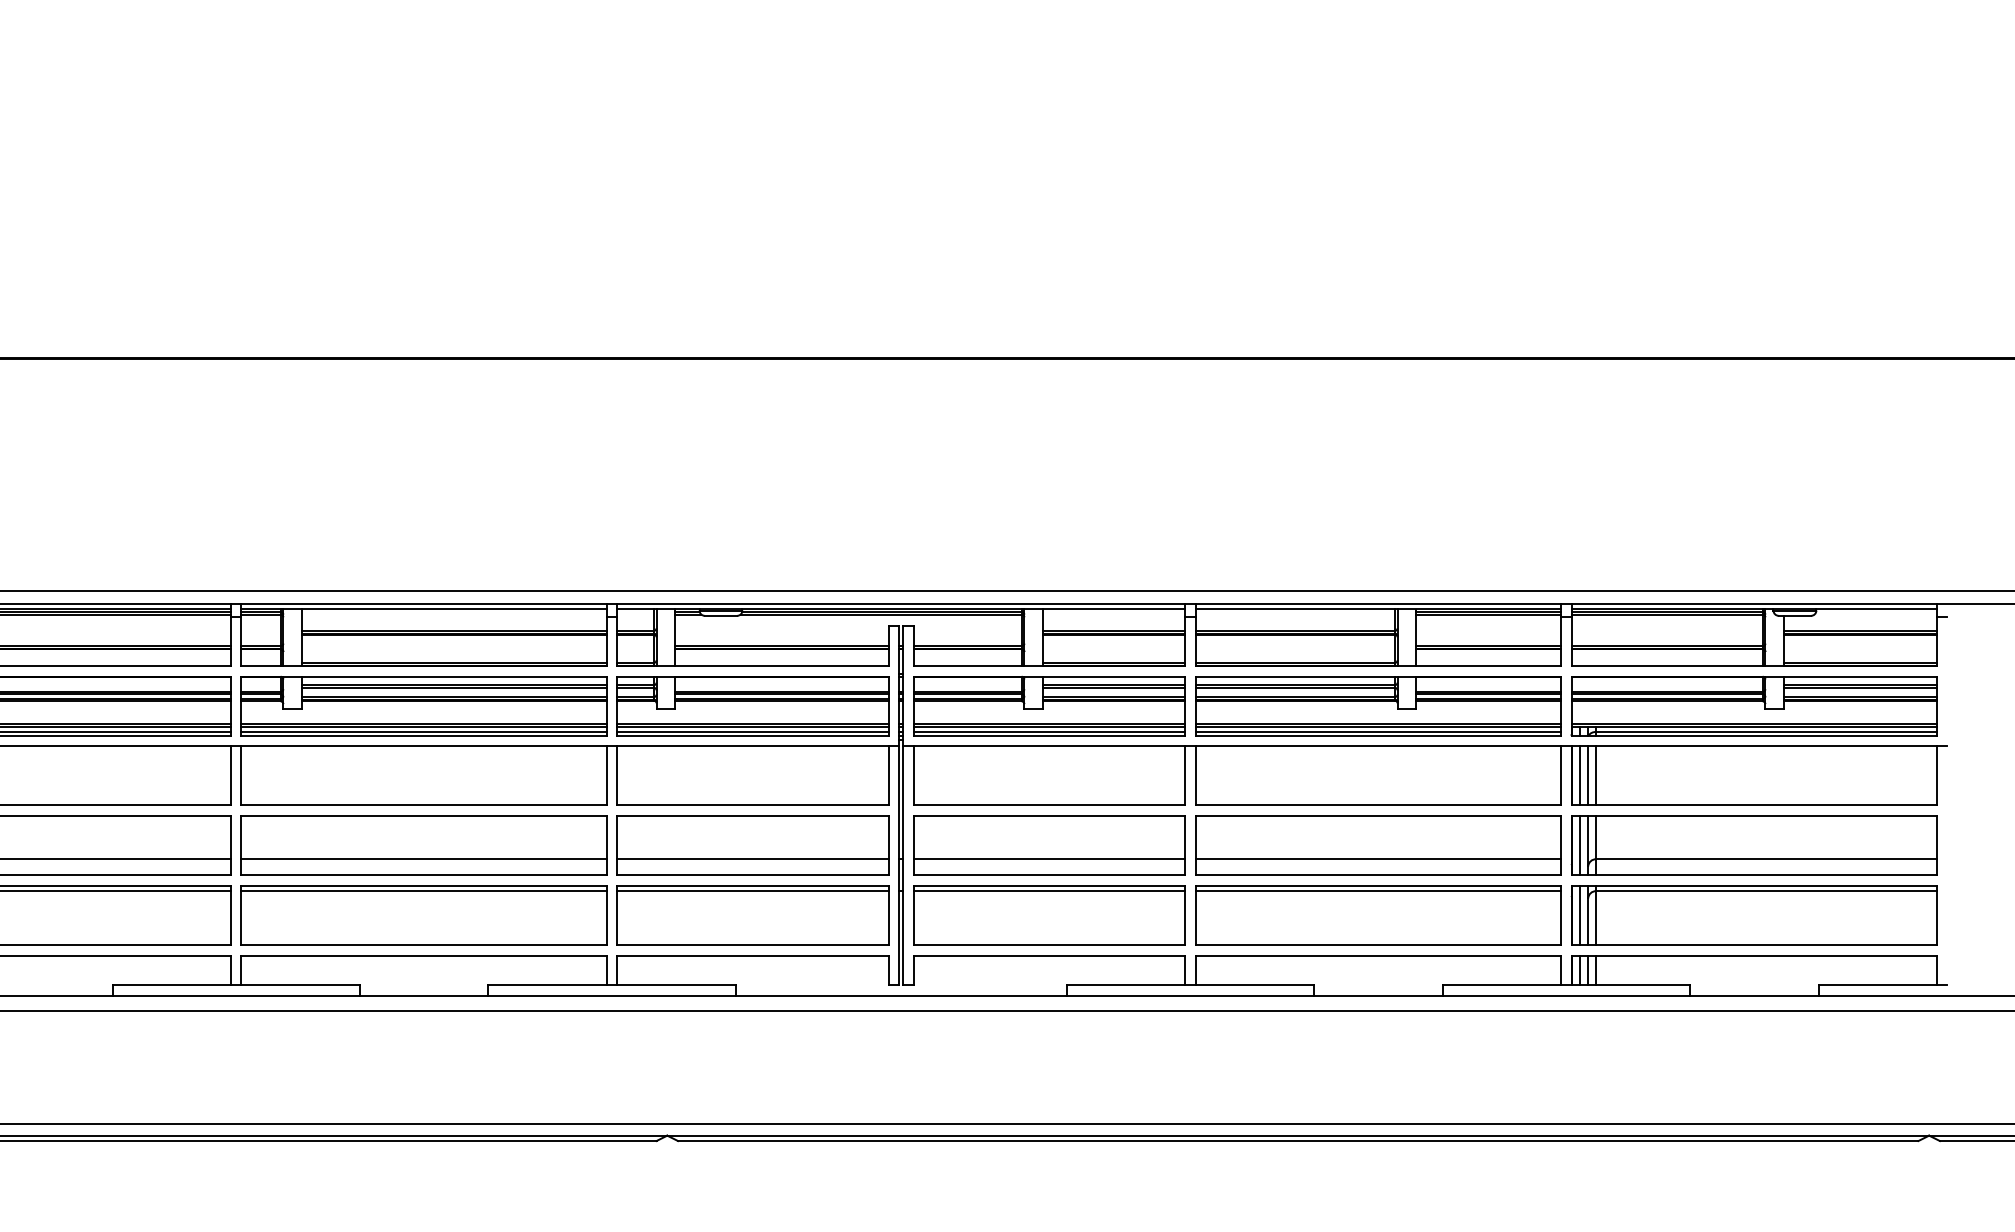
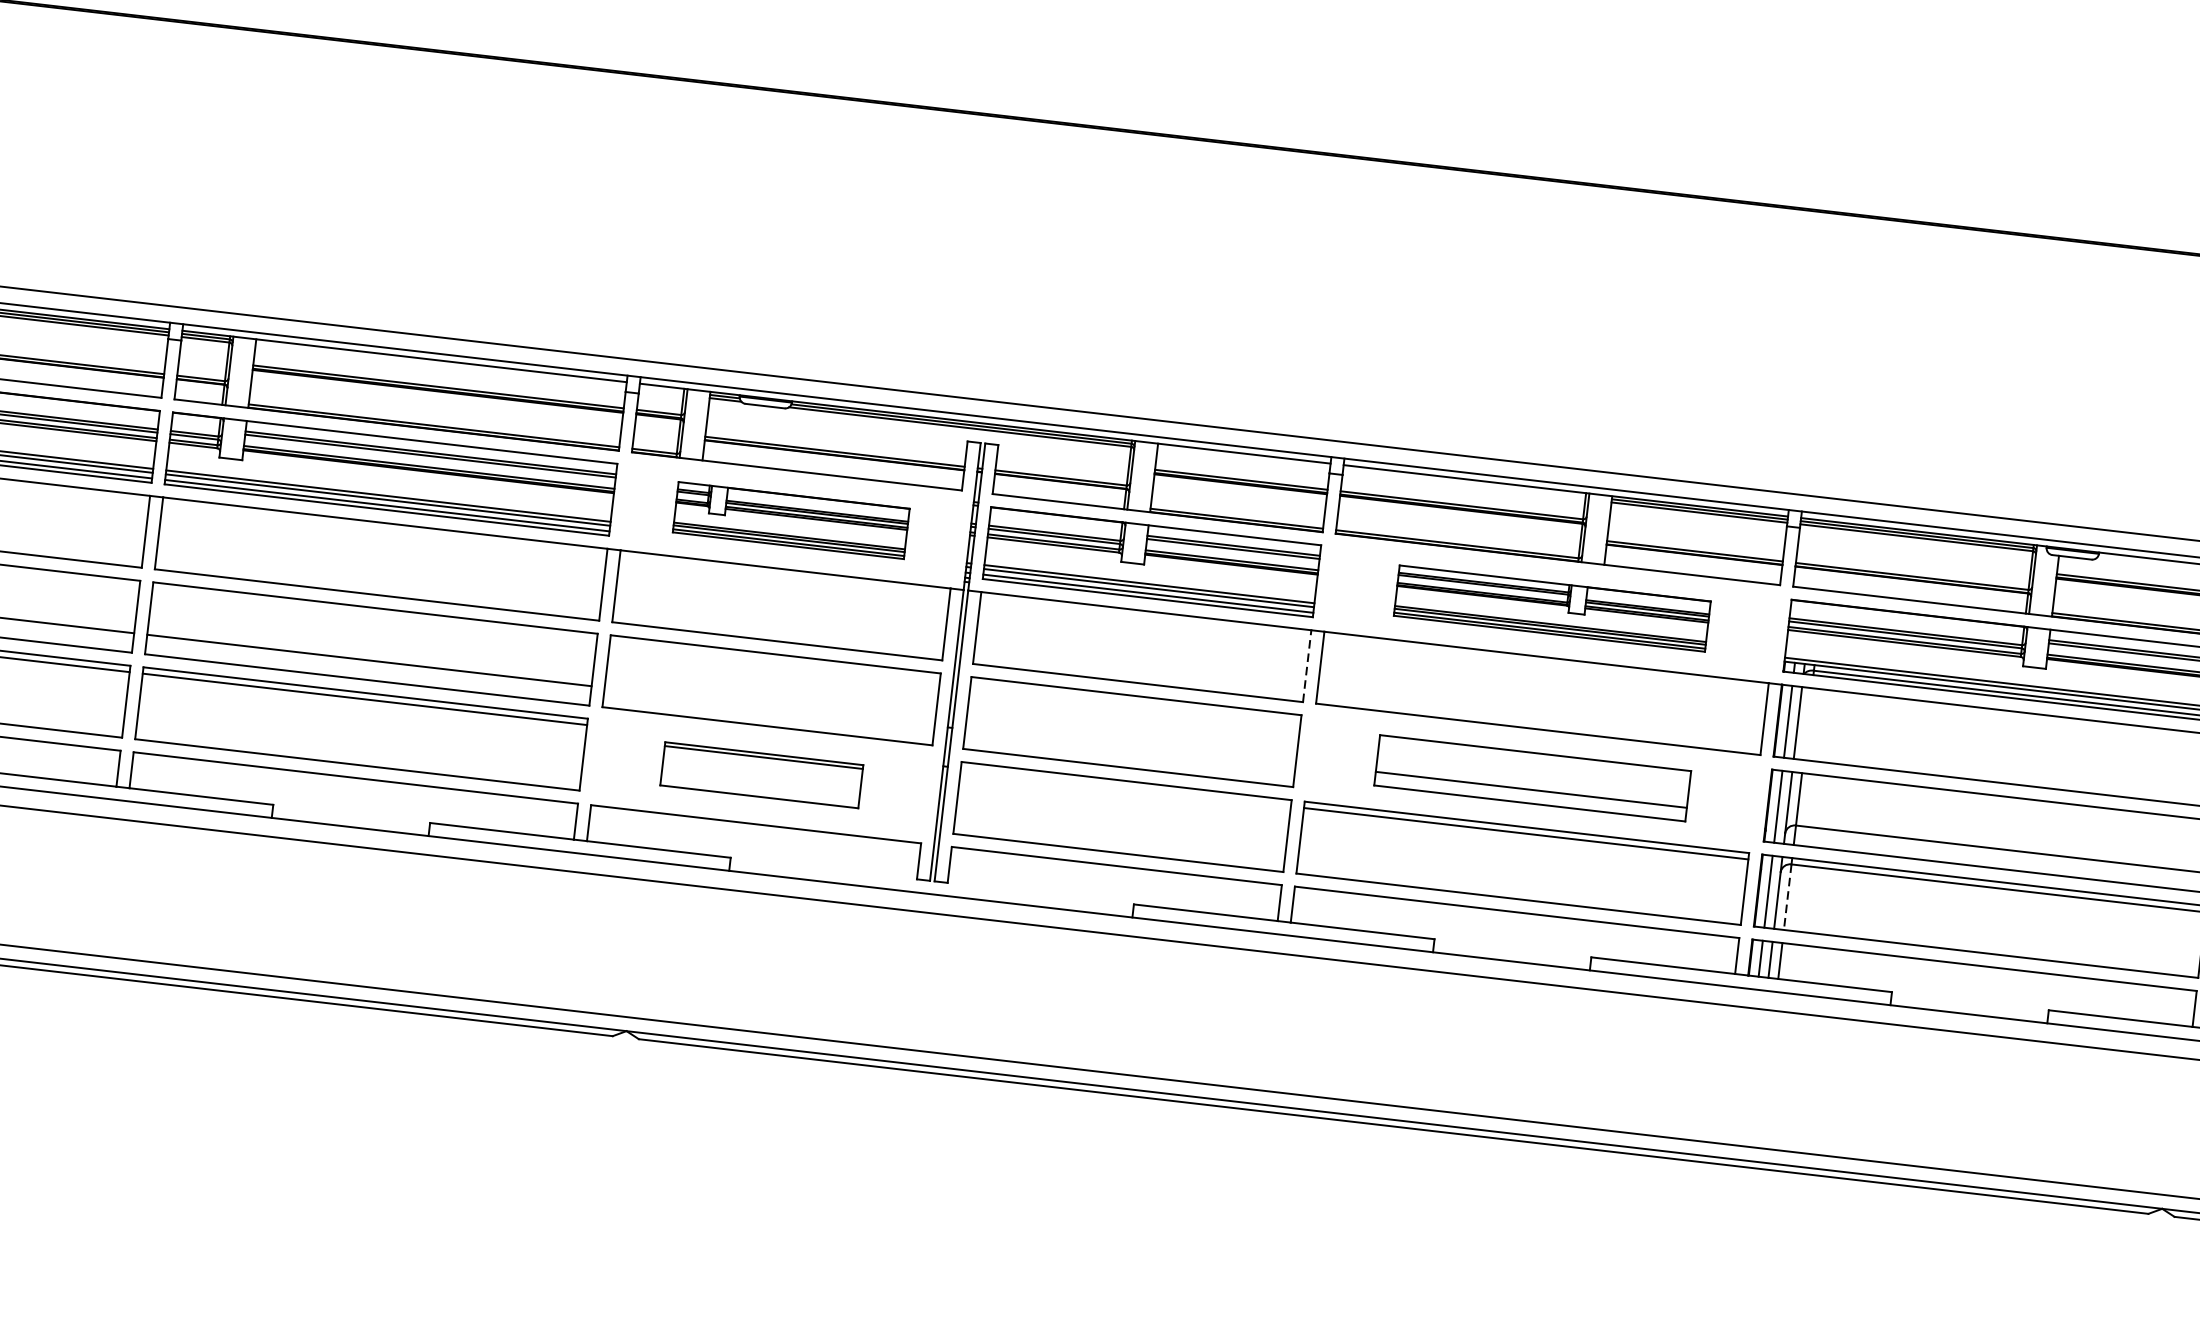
part: (752, 706) -> (790, 520), size x0.7
part: (1378, 706) -> (1552, 609), size x0.7
line: (1184, 775) -> (1306, 665), solid -> dashed
line: (1596, 775) -> (1808, 723), removed
part: (1378, 845) -> (1532, 778), size x0.7
line: (752, 859) -> (769, 707), removed
line: (1048, 859) -> (1129, 748), removed
line: (1048, 891) -> (1124, 787), removed
part: (752, 915) -> (761, 775), size x0.6
line: (1596, 918) -> (1787, 897), solid -> dashed

